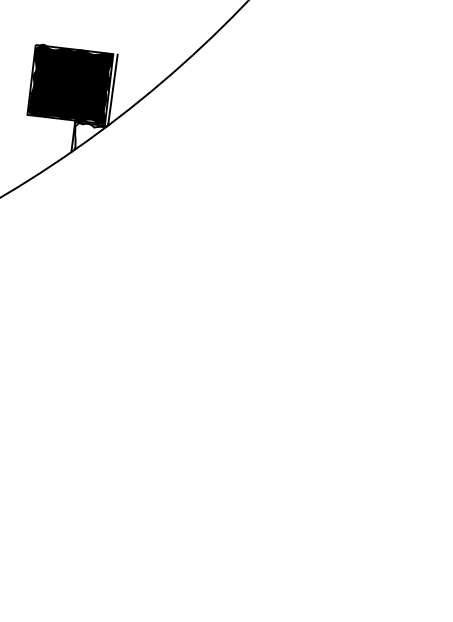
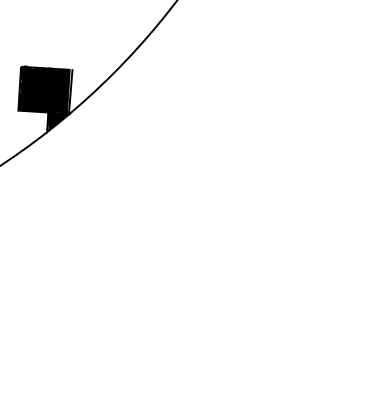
fill: (89, 135) -> (57, 121), added

